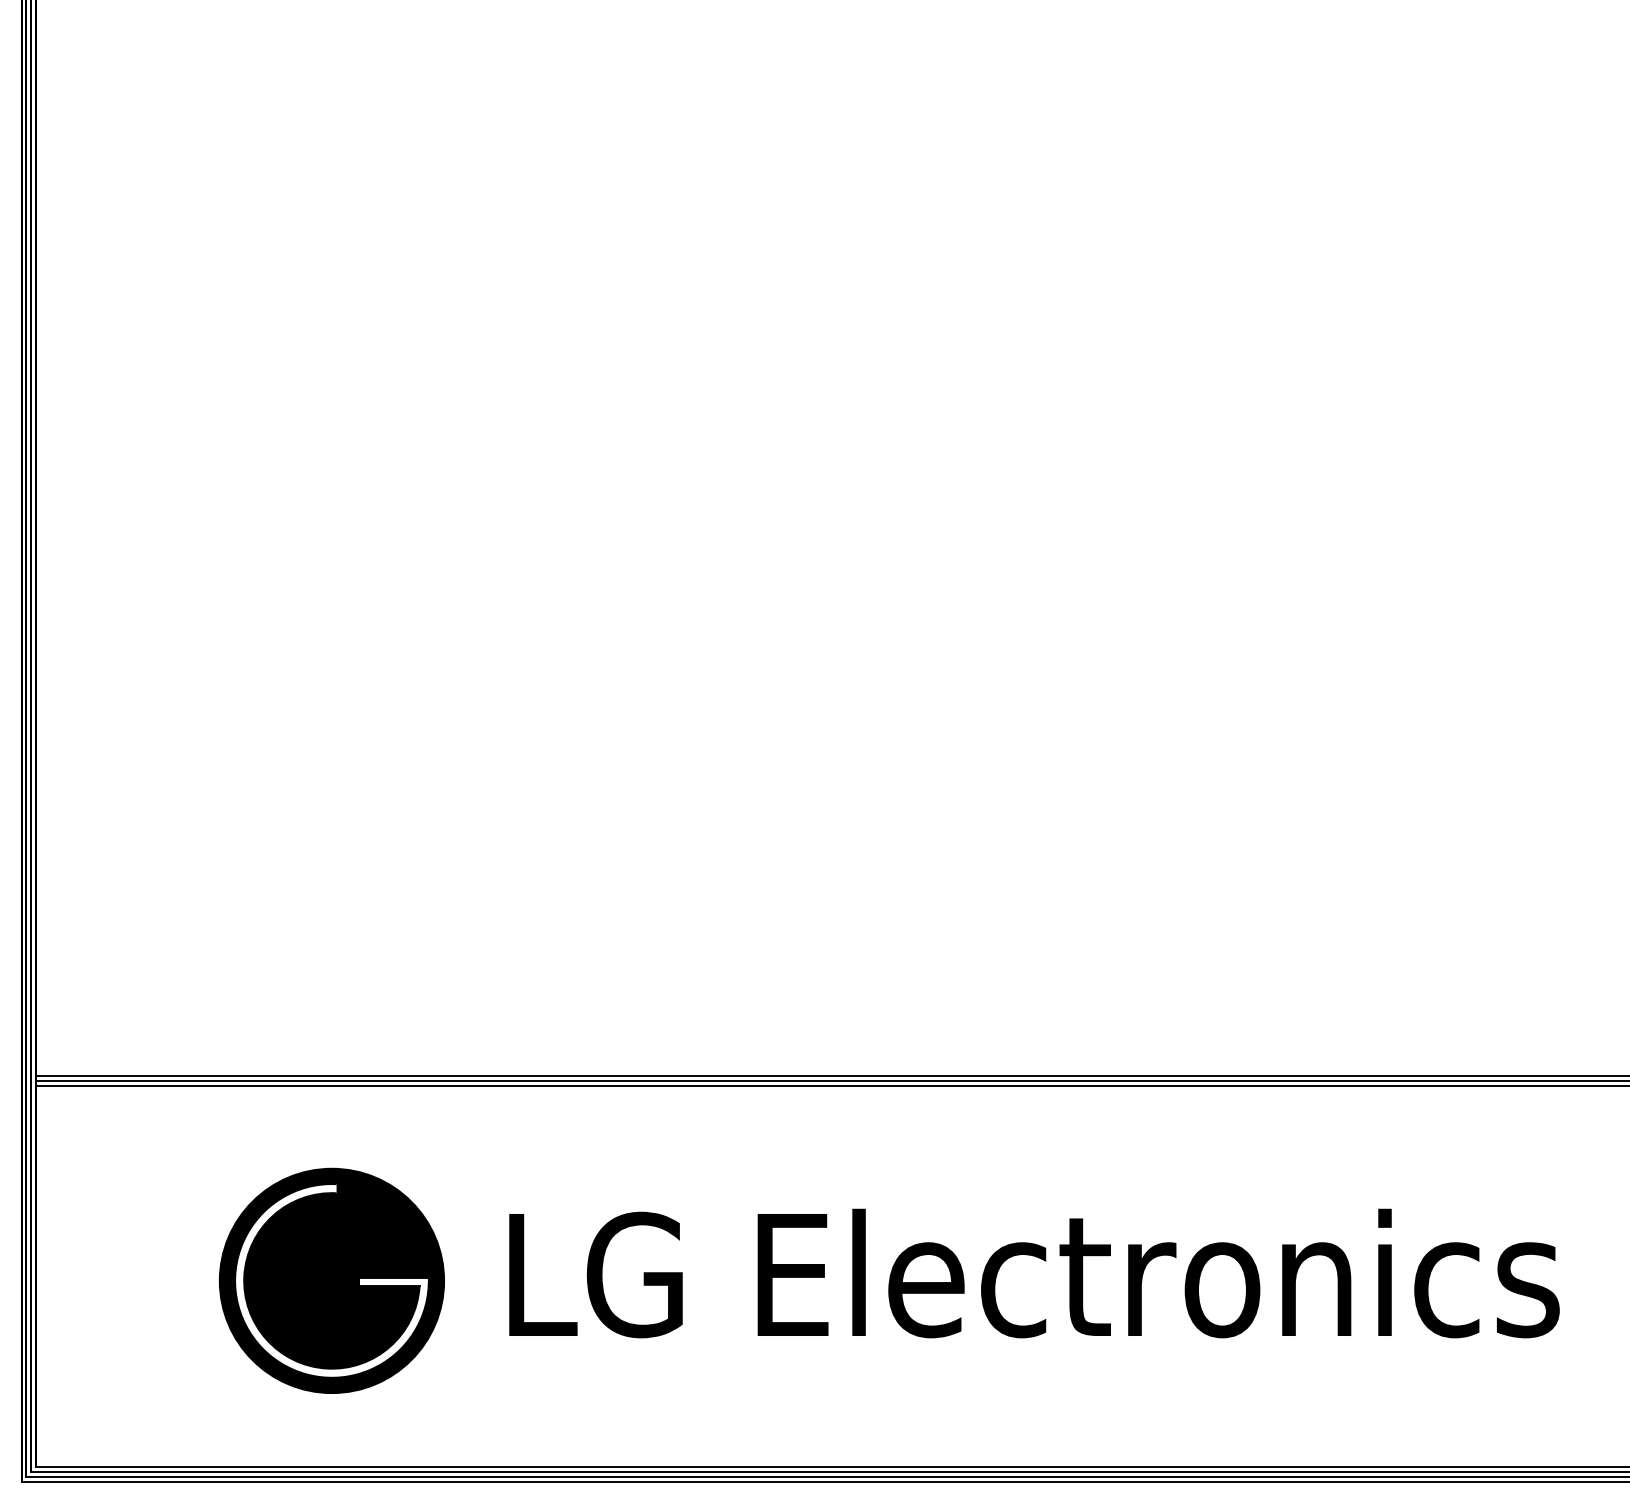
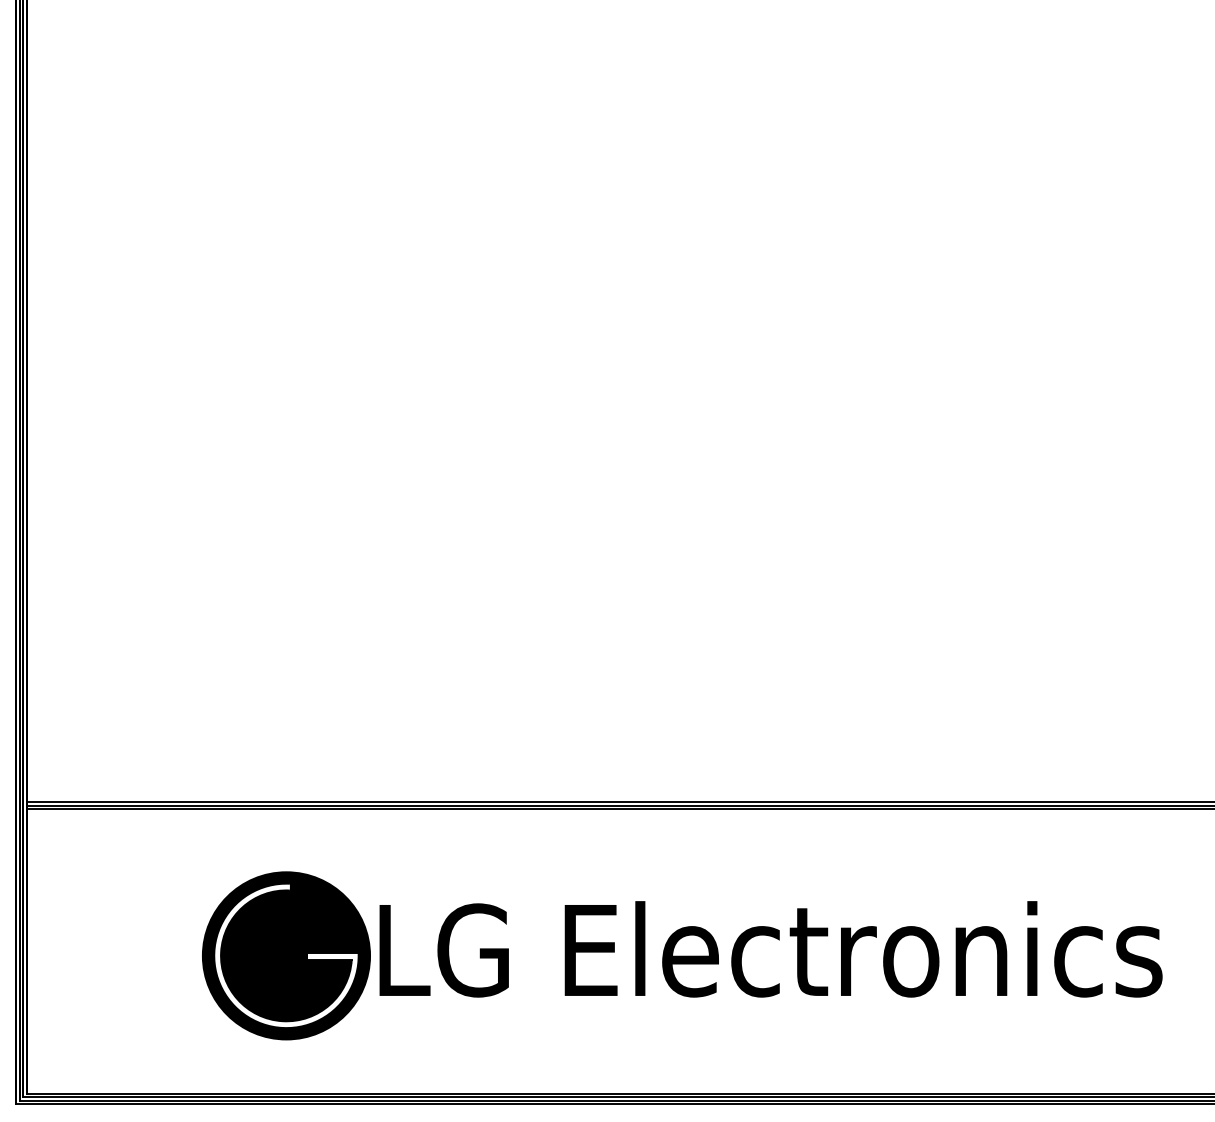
part: (332, 1280) -> (286, 955), moved

